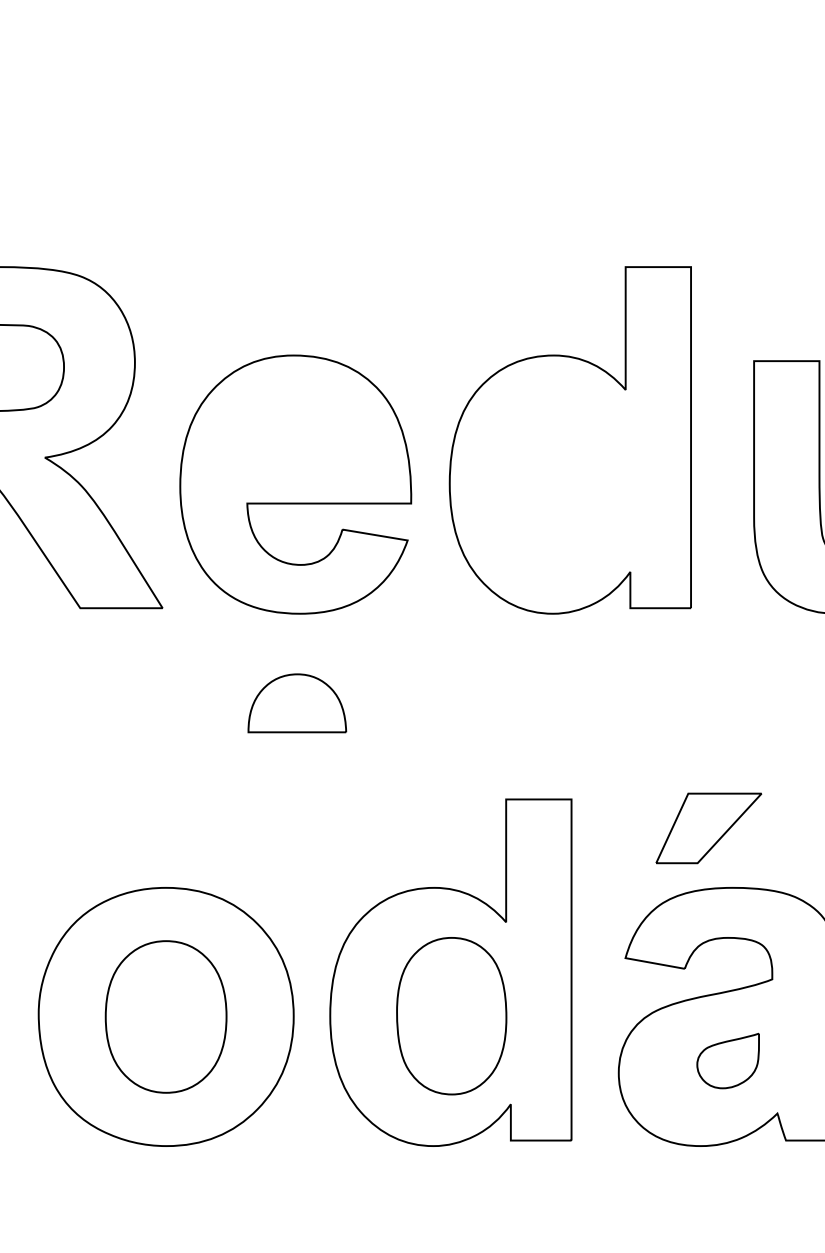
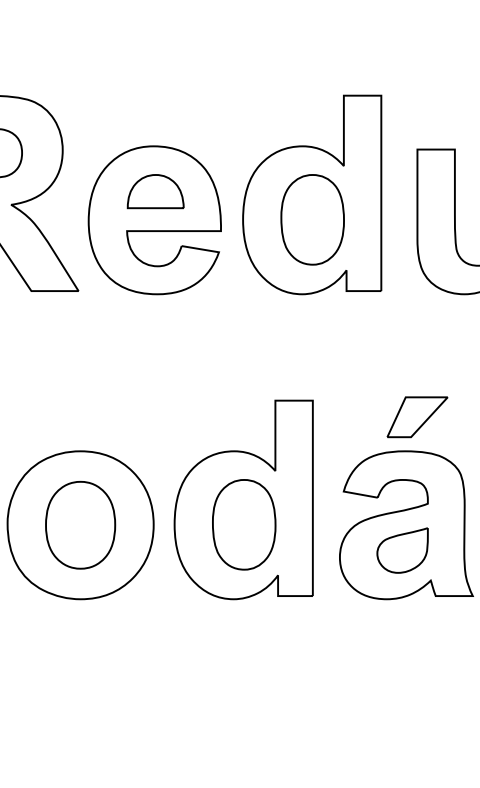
part: (570, 483) -> (312, 219), added
part: (296, 703) -> (155, 191), moved
part: (708, 828) -> (417, 417), moved
part: (728, 1060) -> (402, 550), size x1.43

